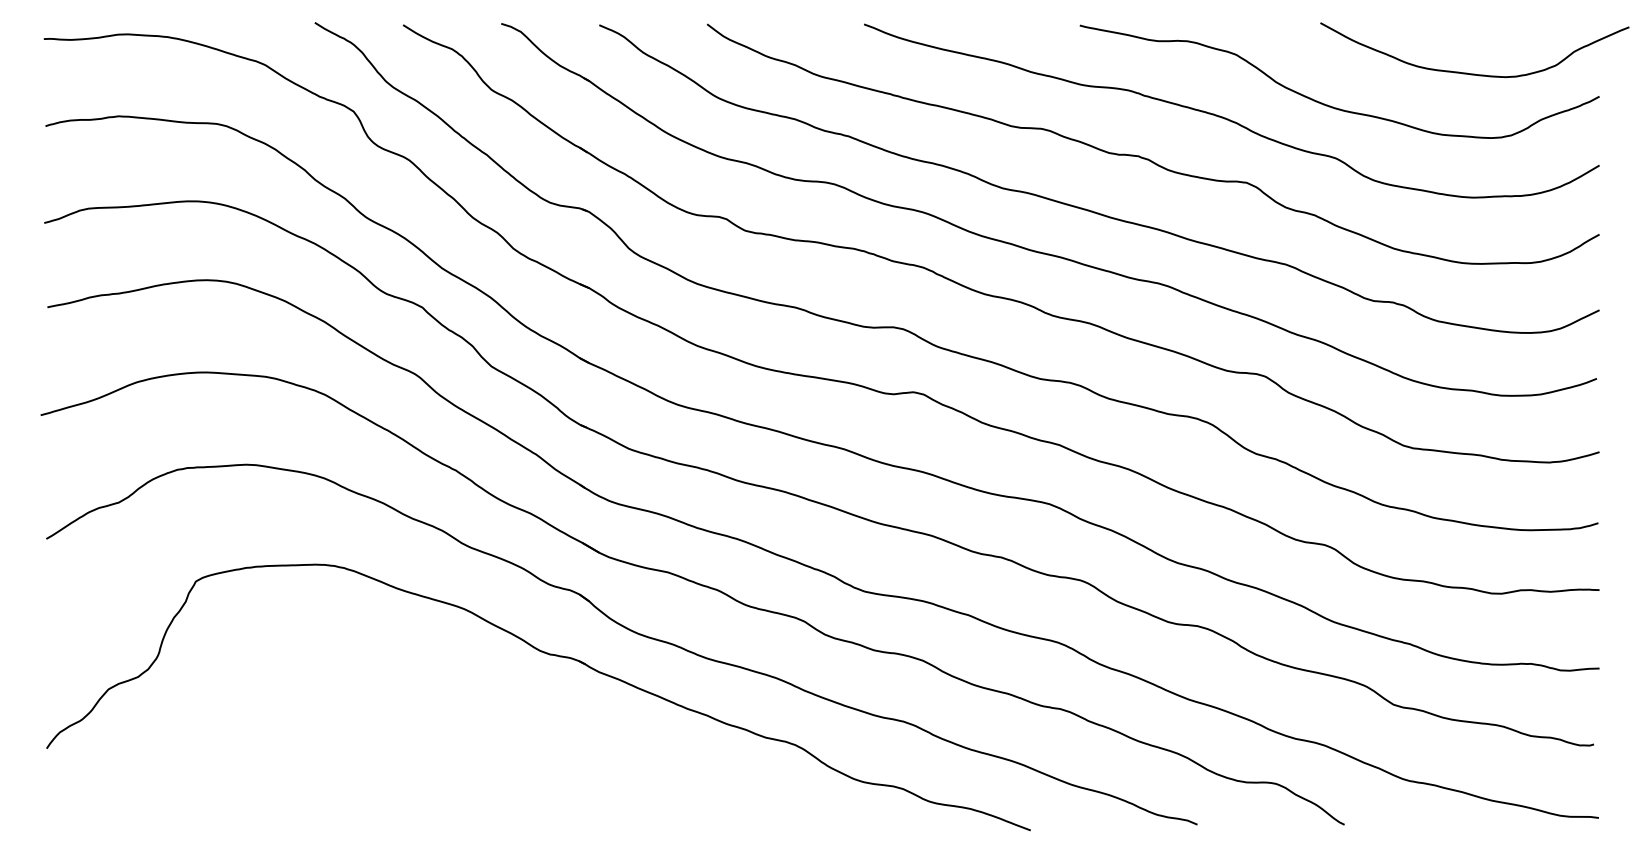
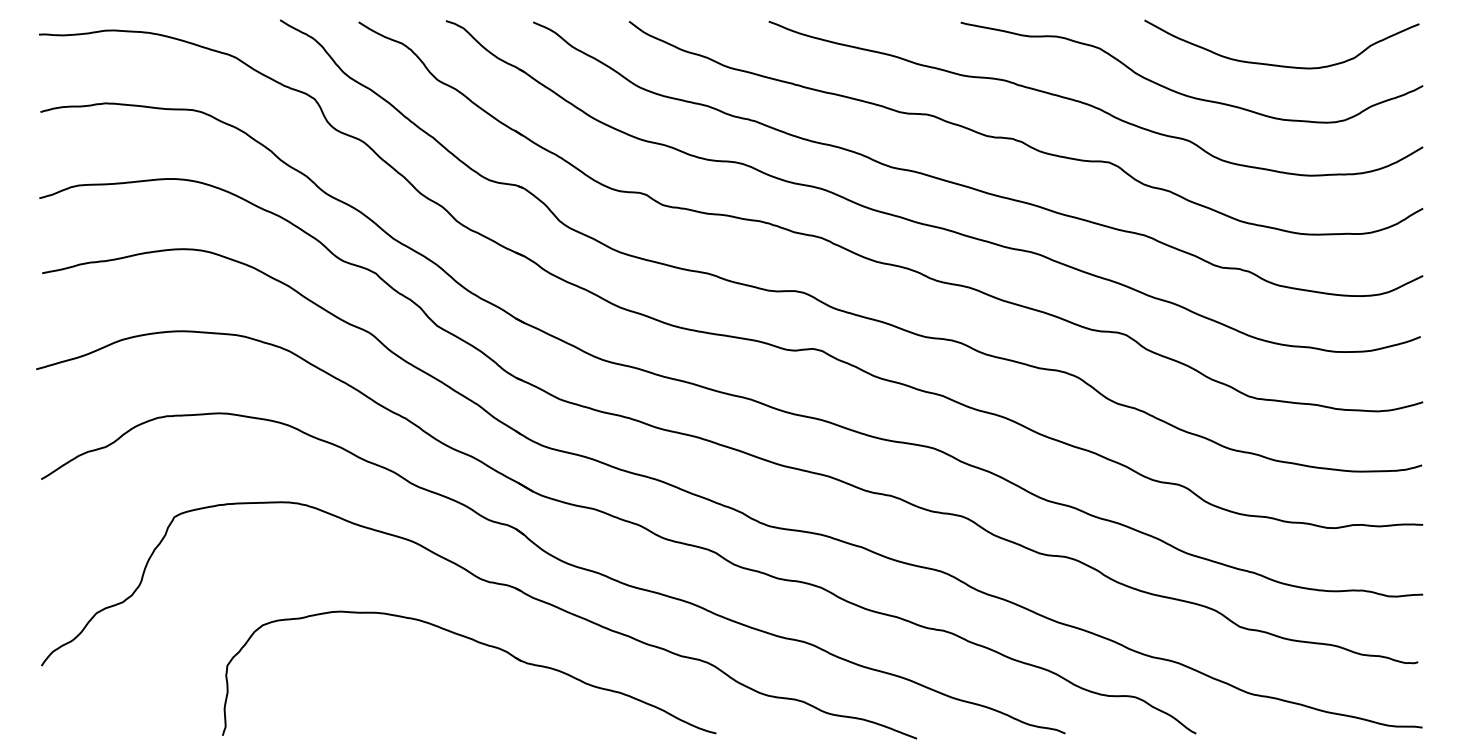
curve: (1474, 73) -> (1281, 65), moved
part: (538, 723) -> (479, 643), added

